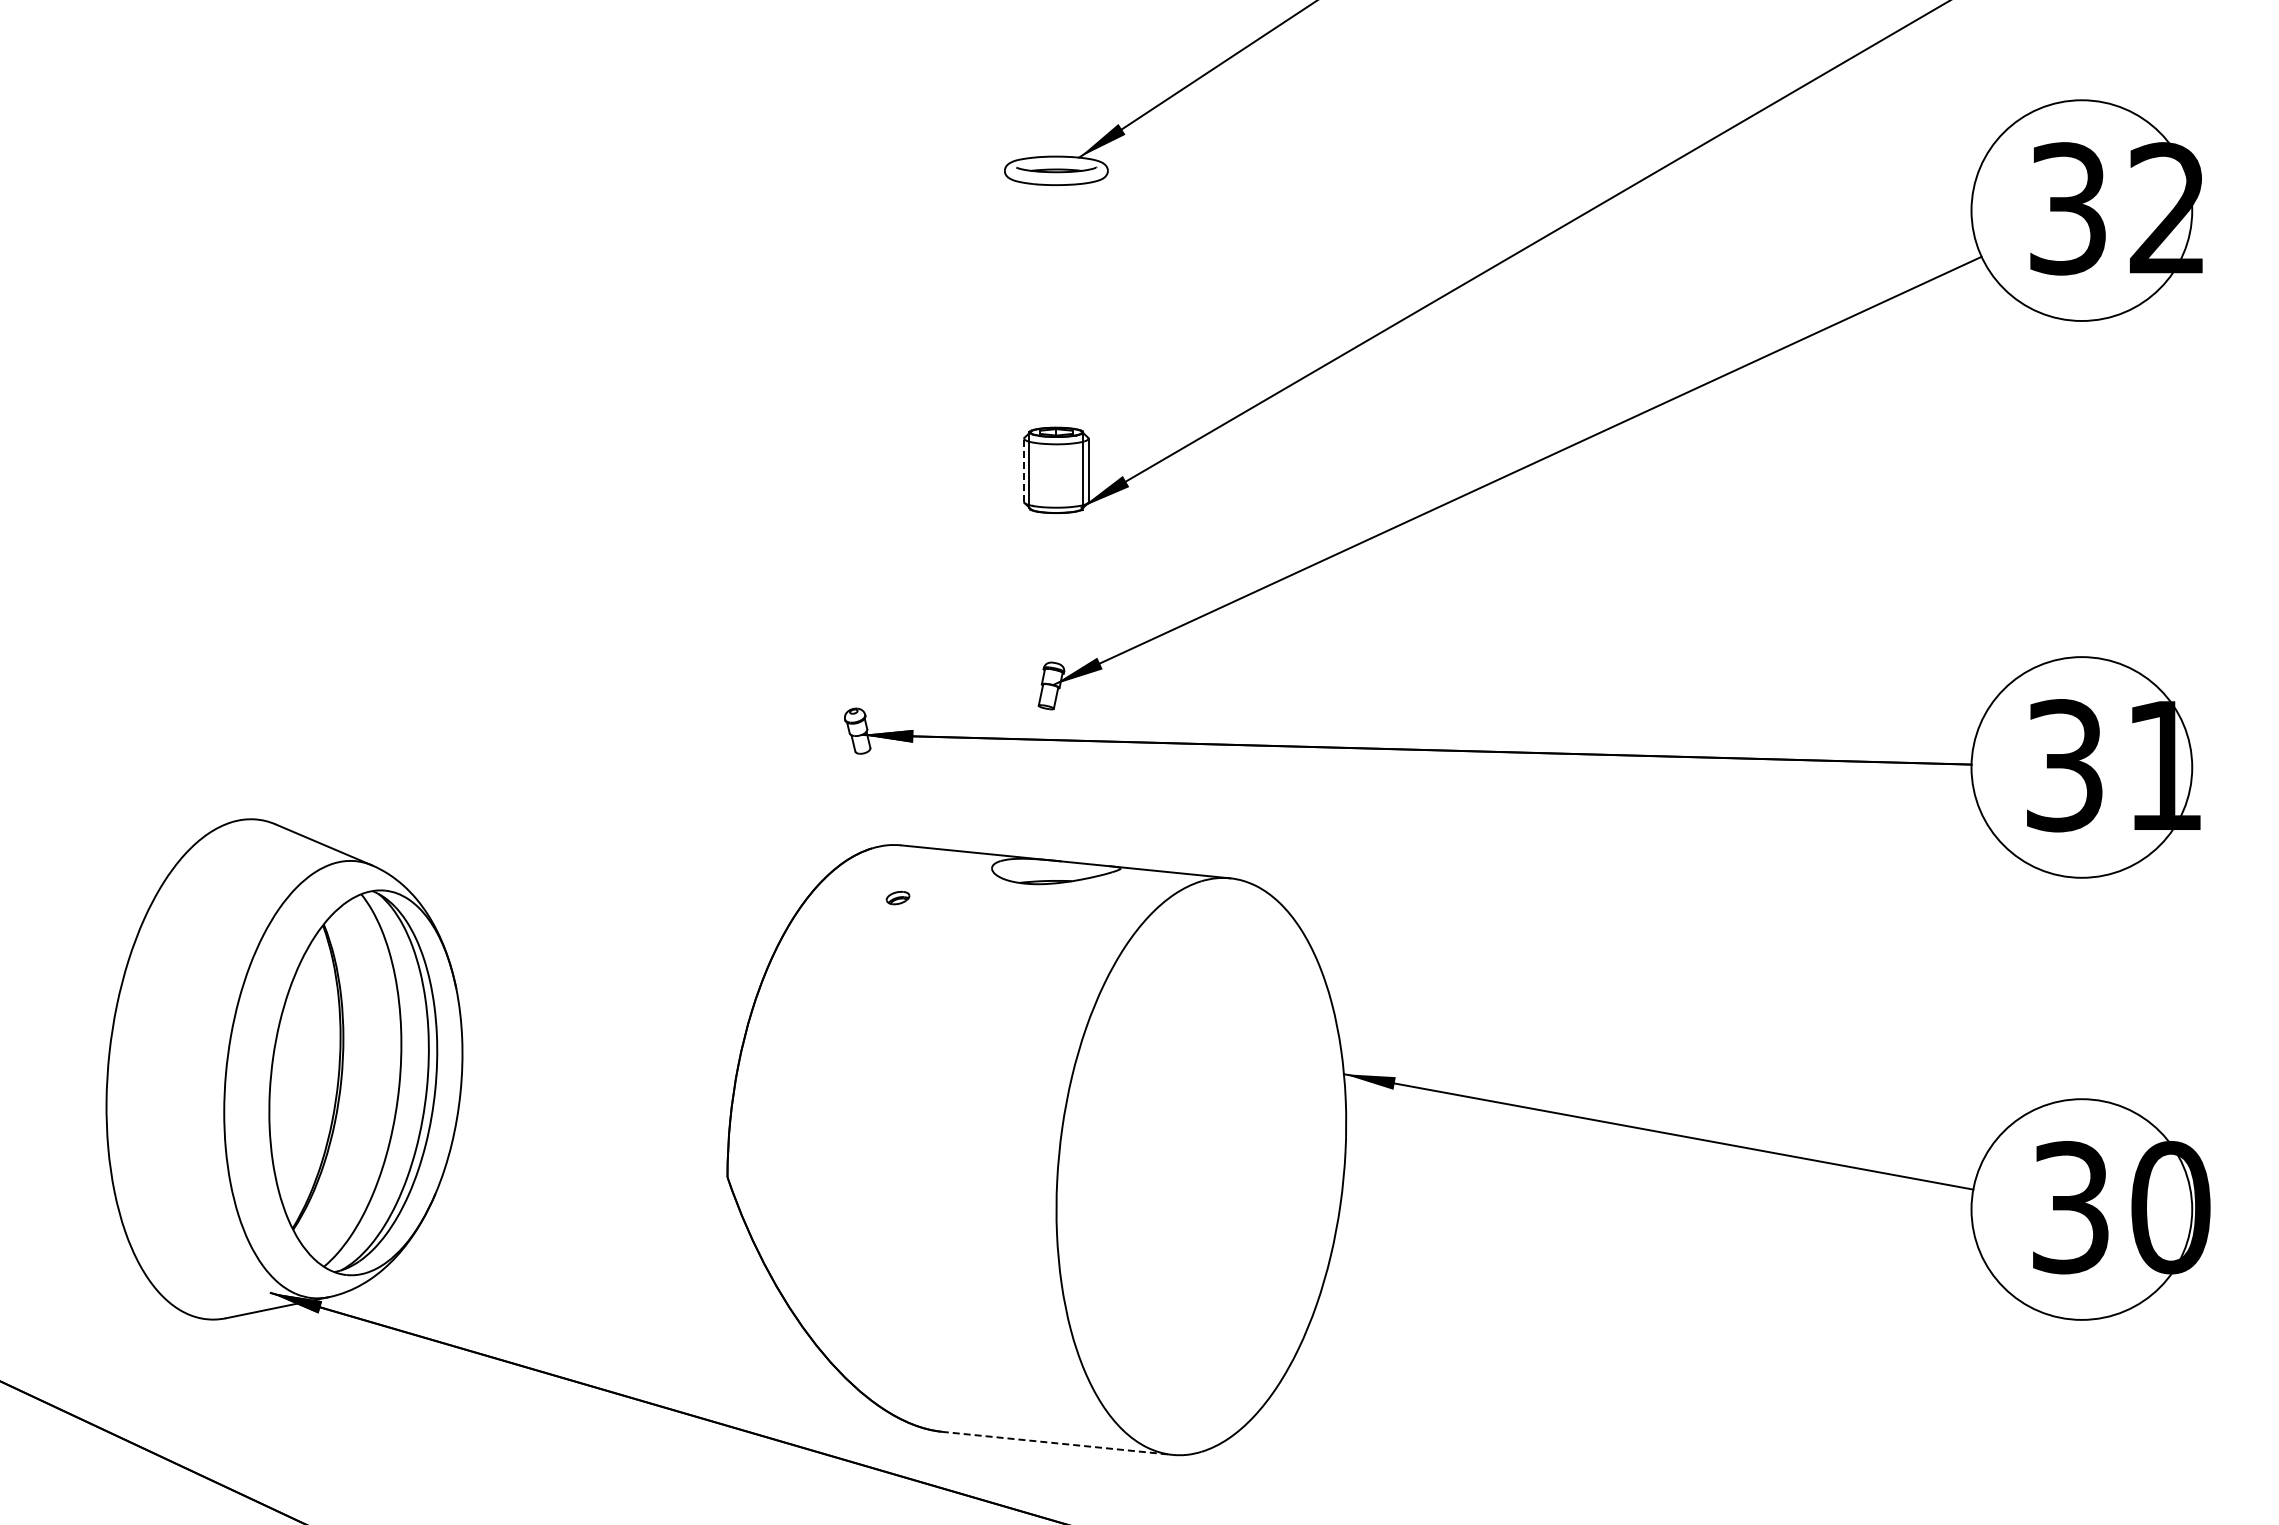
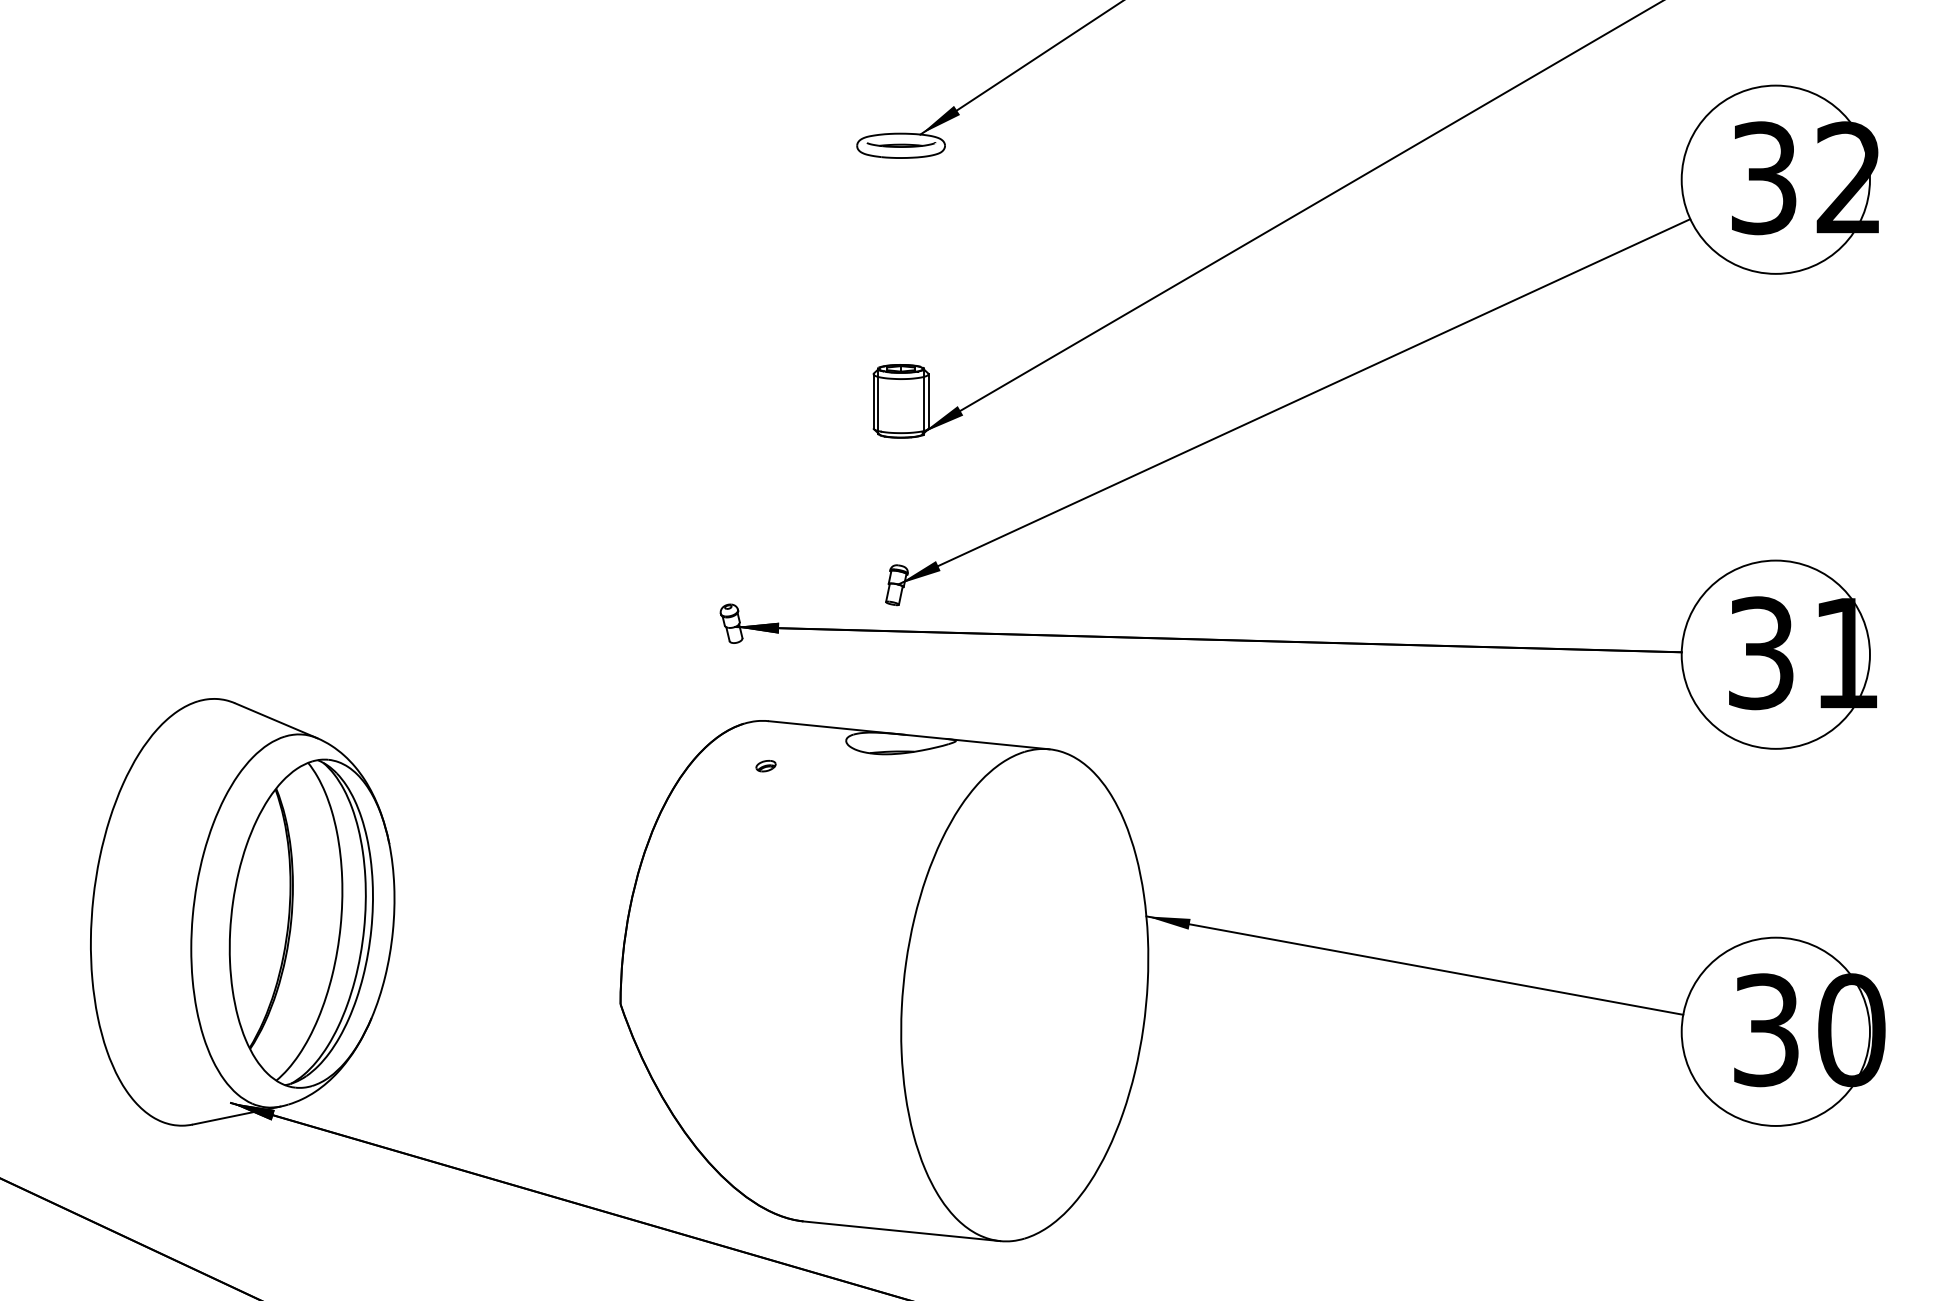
line: (1024, 470) -> (873, 401), dashed -> solid
line: (1057, 1443) -> (902, 1231), dashed -> solid

